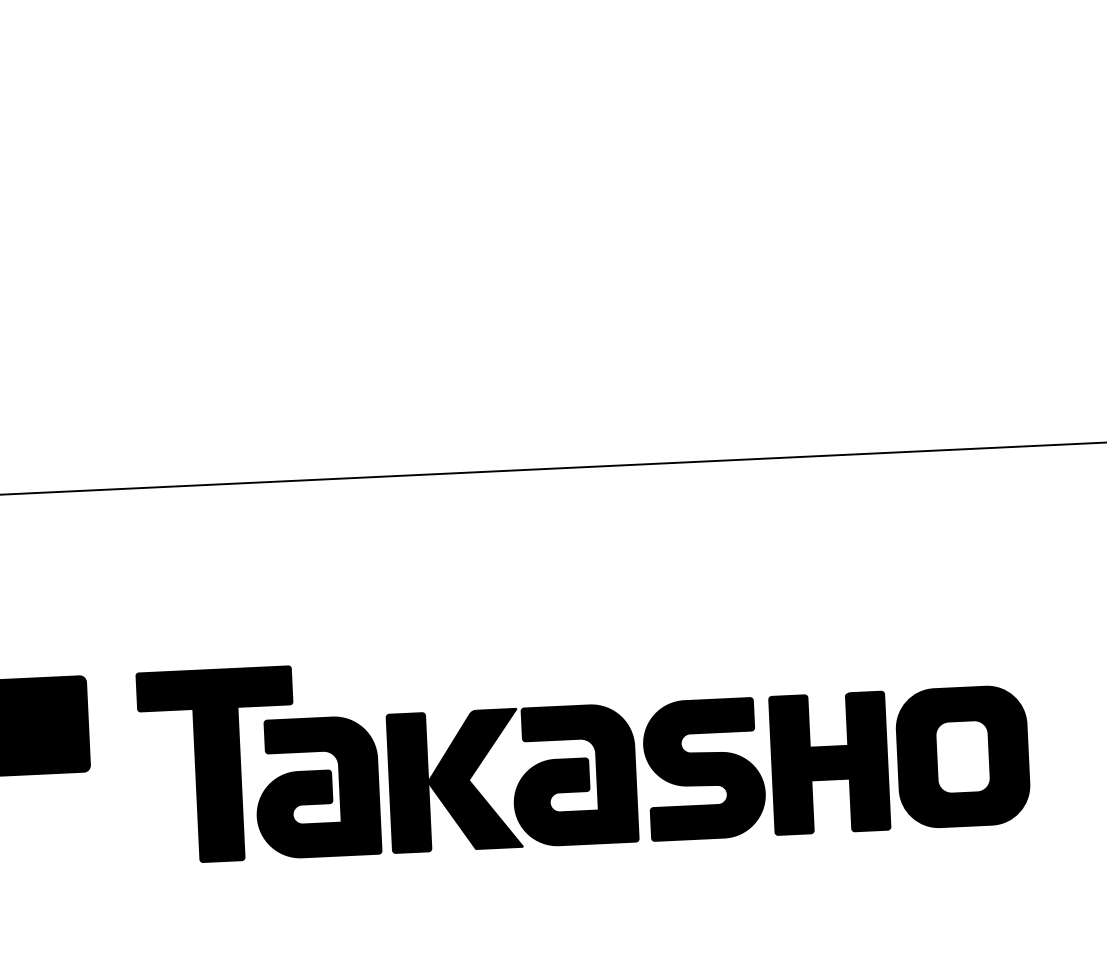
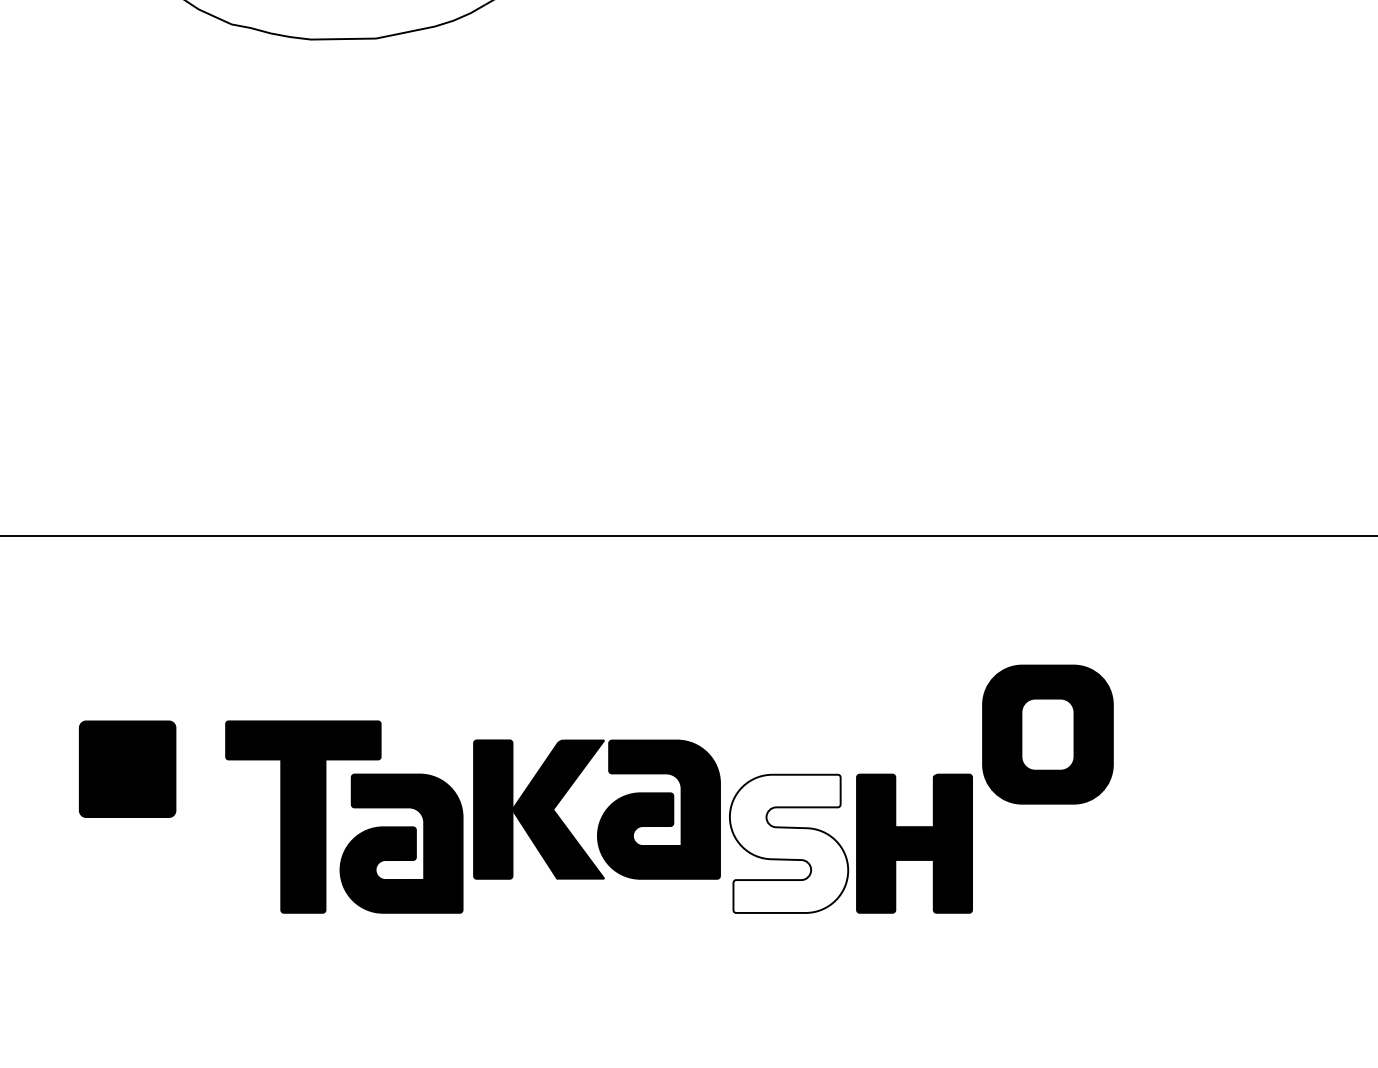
part: (962, 756) -> (1047, 734), moved
fill: (703, 769) -> (788, 843), removed
part: (519, 780) -> (603, 812), moved

